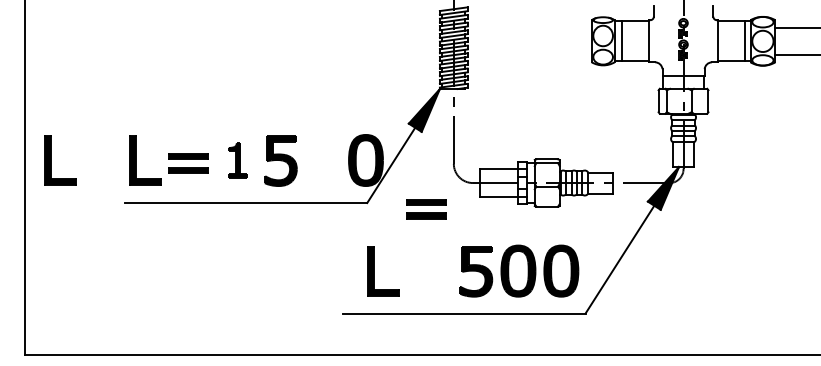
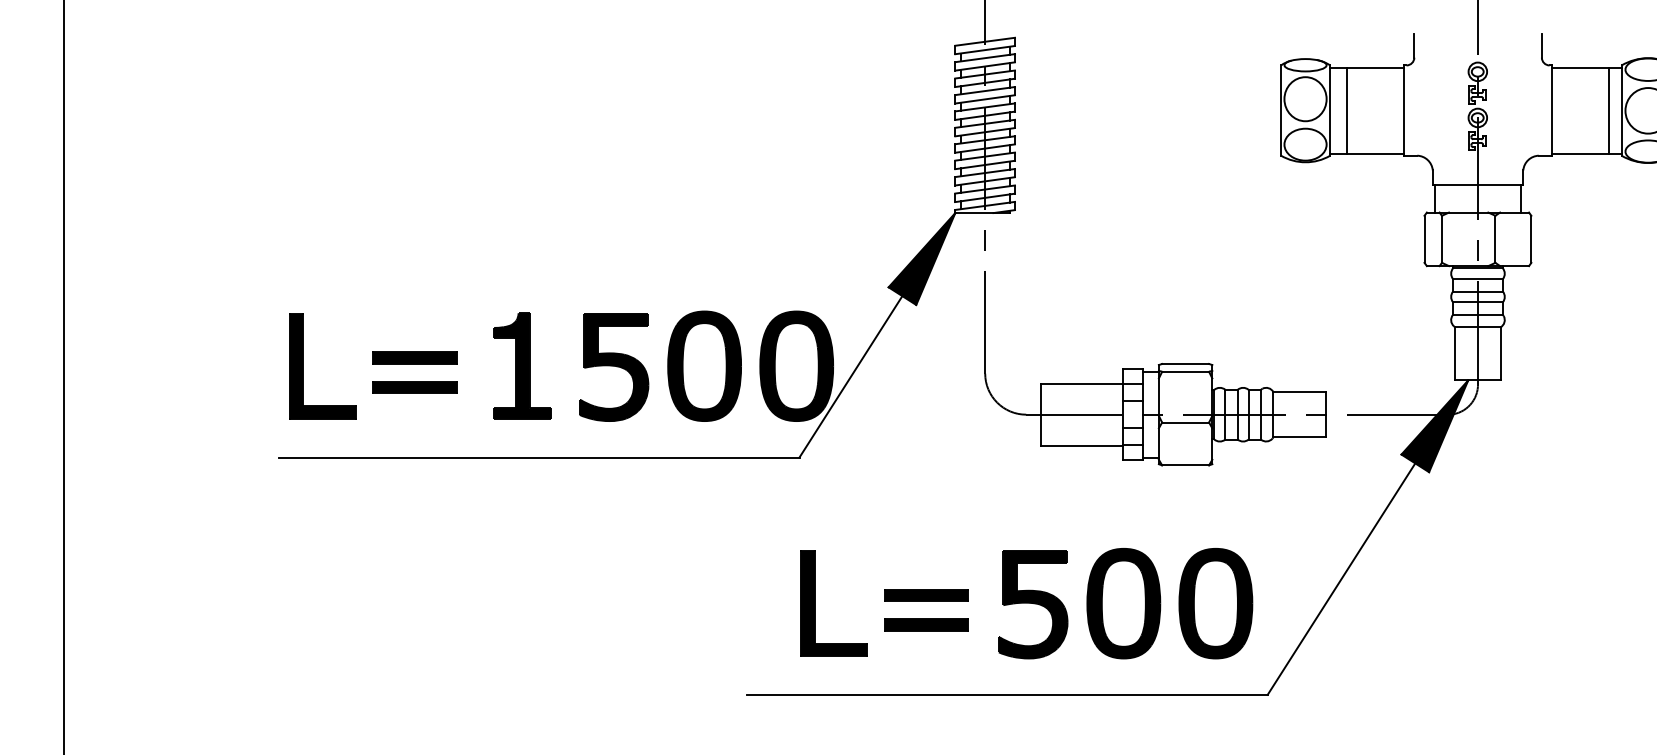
part: (51, 160) -> (122, 366), removed
part: (237, 160) -> (521, 366), size x1.43
part: (322, 160) -> (703, 366), added
part: (426, 209) -> (926, 610), moved

